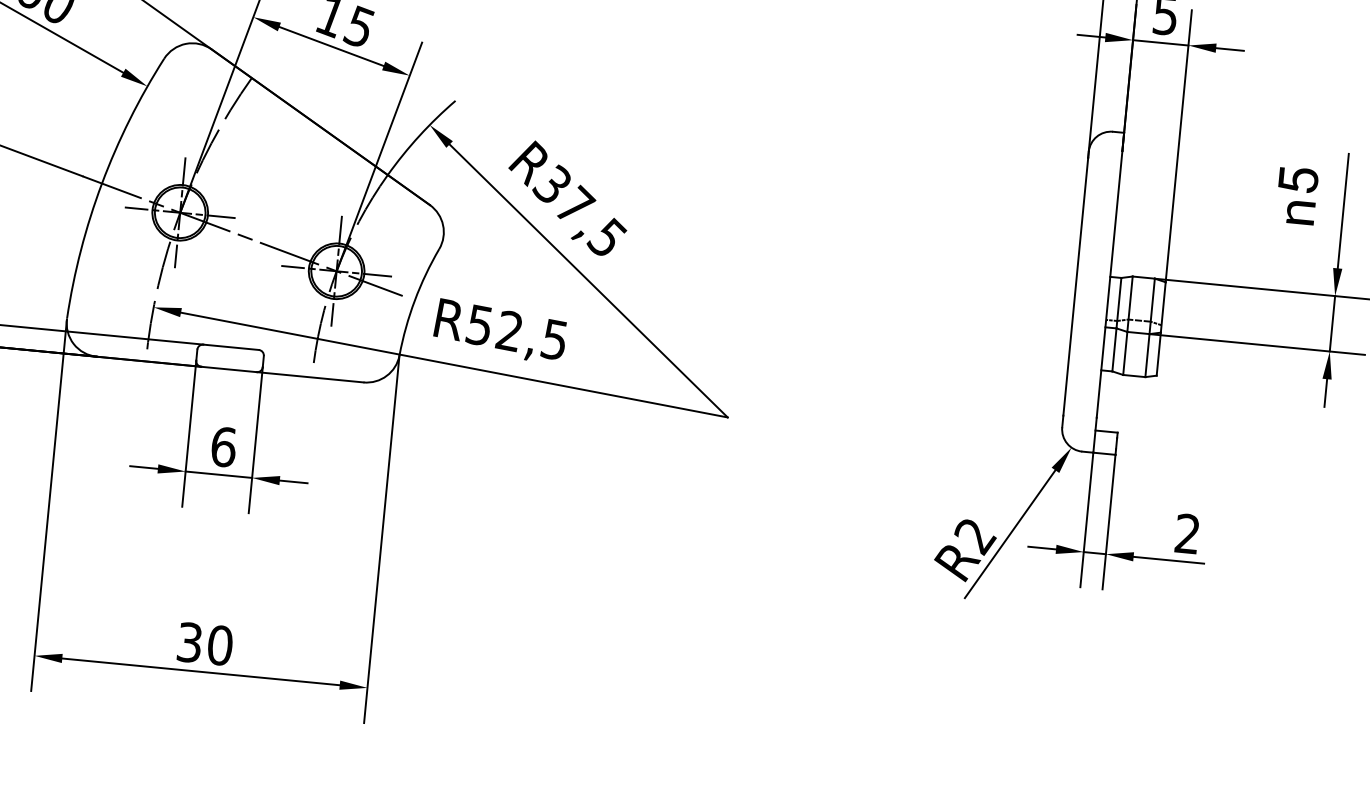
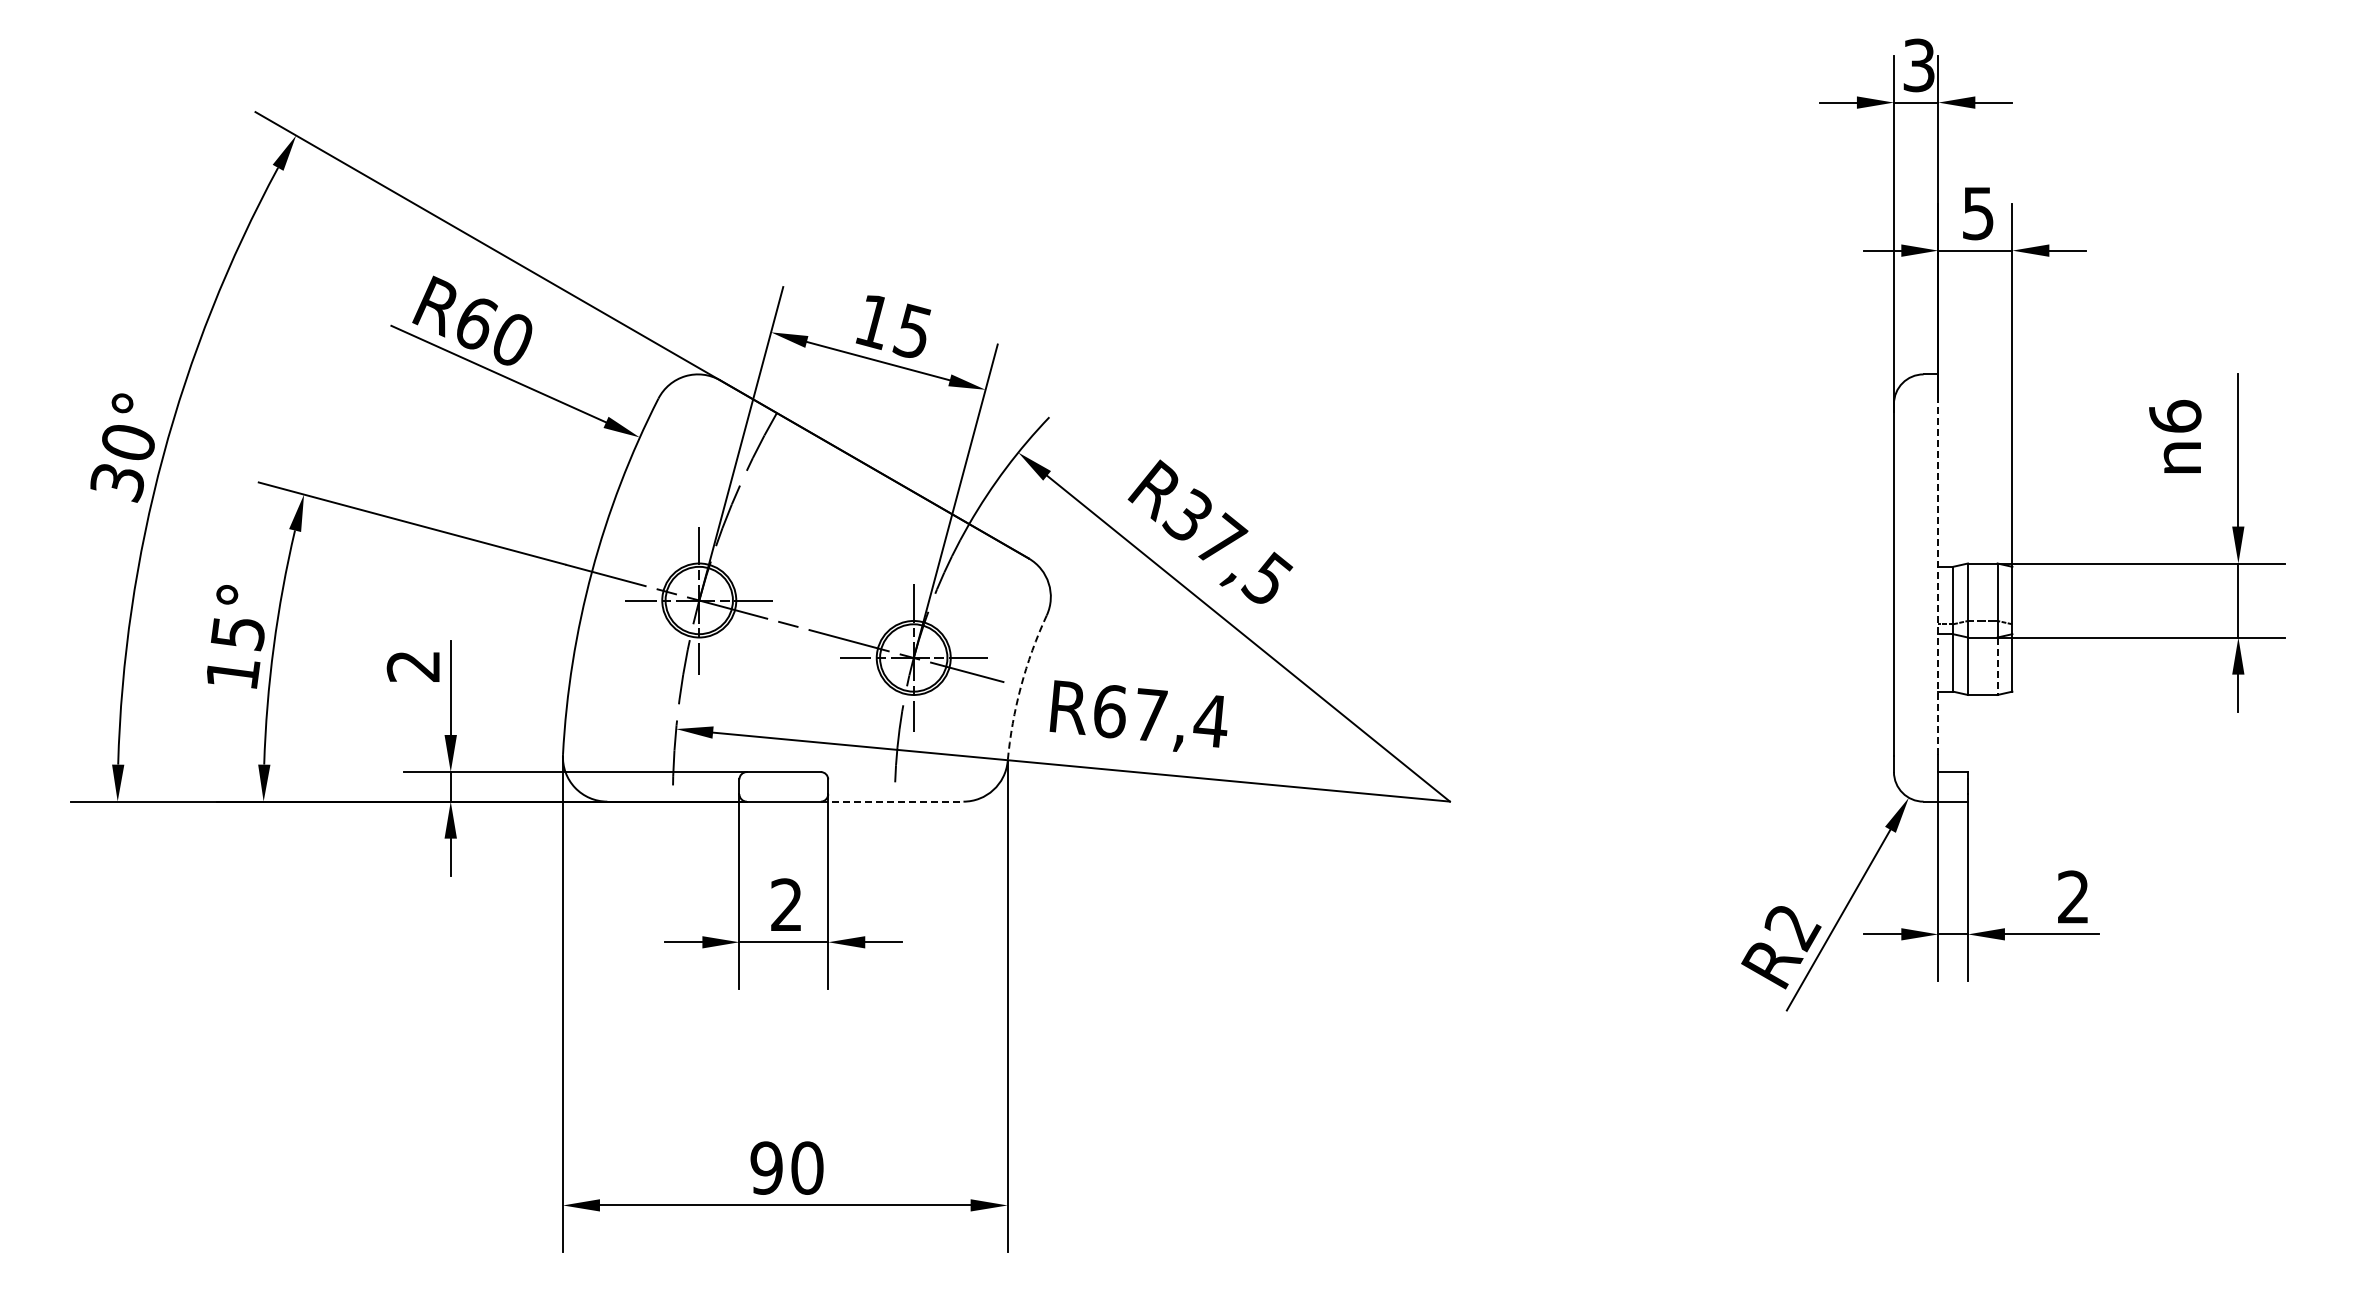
text: (1298, 180) -> (2175, 415), 5 -> 6
line: (1109, 284) -> (1938, 576), solid -> dashed
arc: (414, 300) -> (1020, 686), solid -> dashed
text: (516, 332) -> (1159, 715), R52,5 -> R67,4
line: (1147, 355) -> (1997, 666), solid -> dashed
line: (310, 377) -> (892, 801), solid -> dashed
text: (224, 446) -> (787, 904), 6 -> 2
text: (189, 642) -> (766, 1167), 30 -> 90

